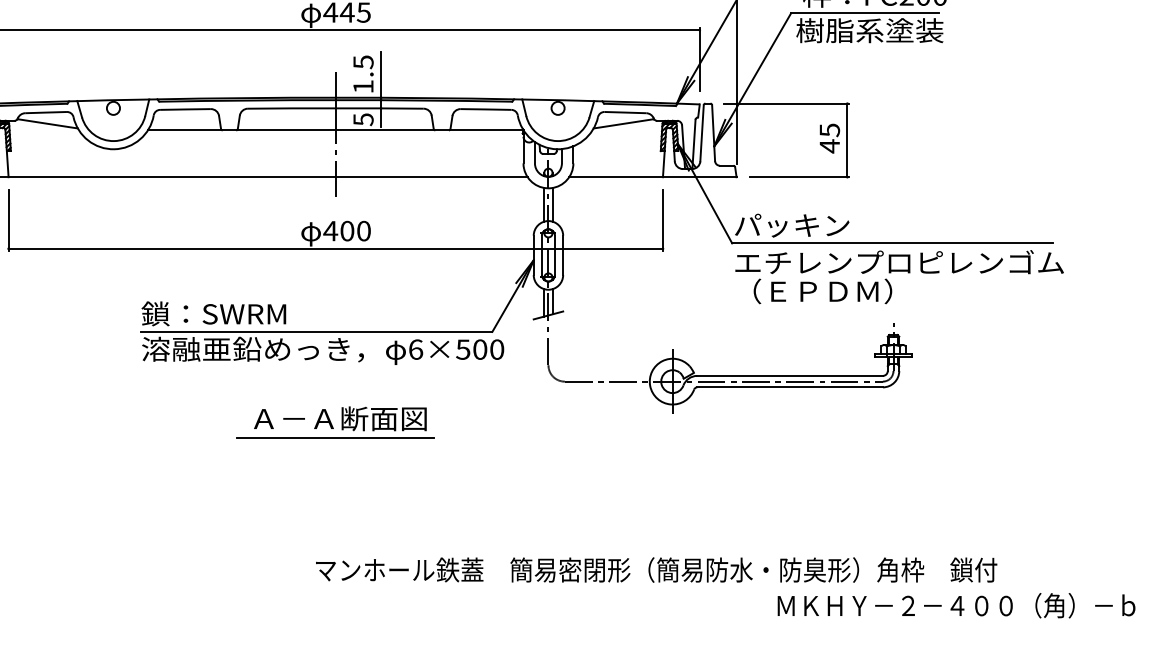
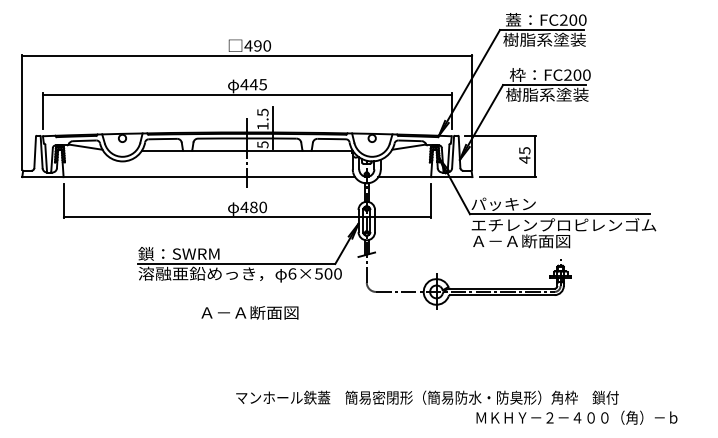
text: (346, 231) -> (253, 207), 400 -> 480
text: (823, 291) -> (521, 241), （ＥＰＤＭ） -> Ａ－Ａ断面図
line: (336, 437) -> (247, 323), removed
text: (955, 605) -> (576, 417), moved

